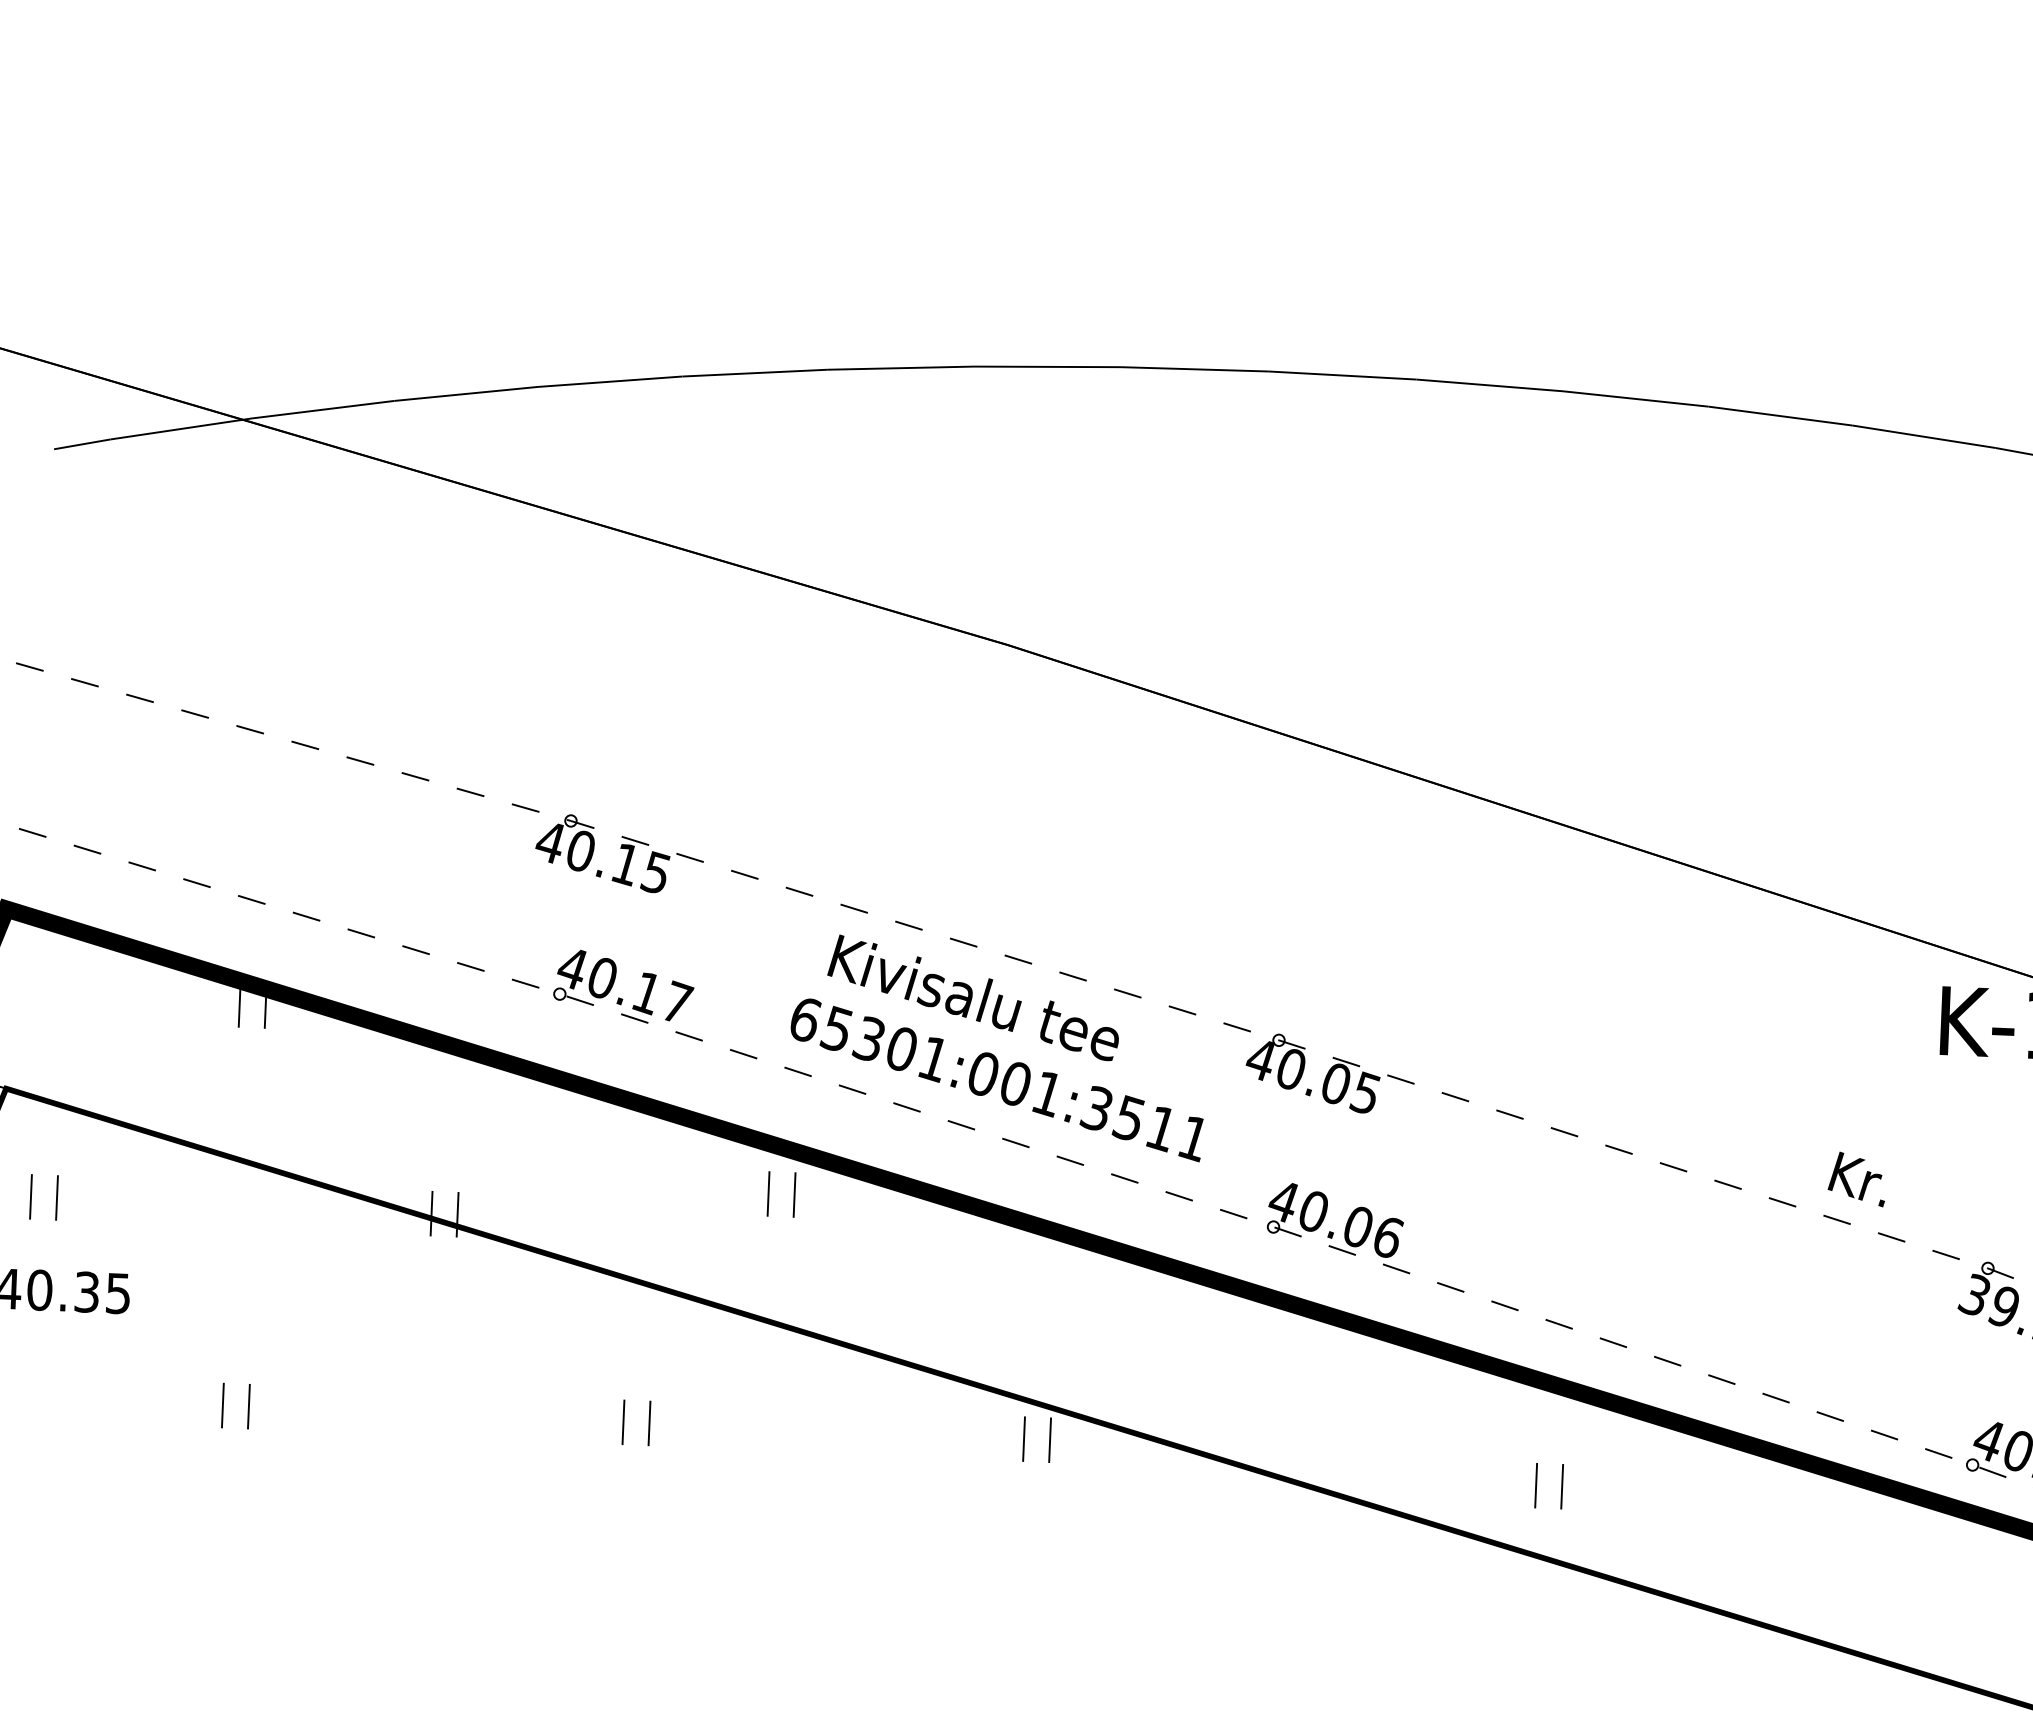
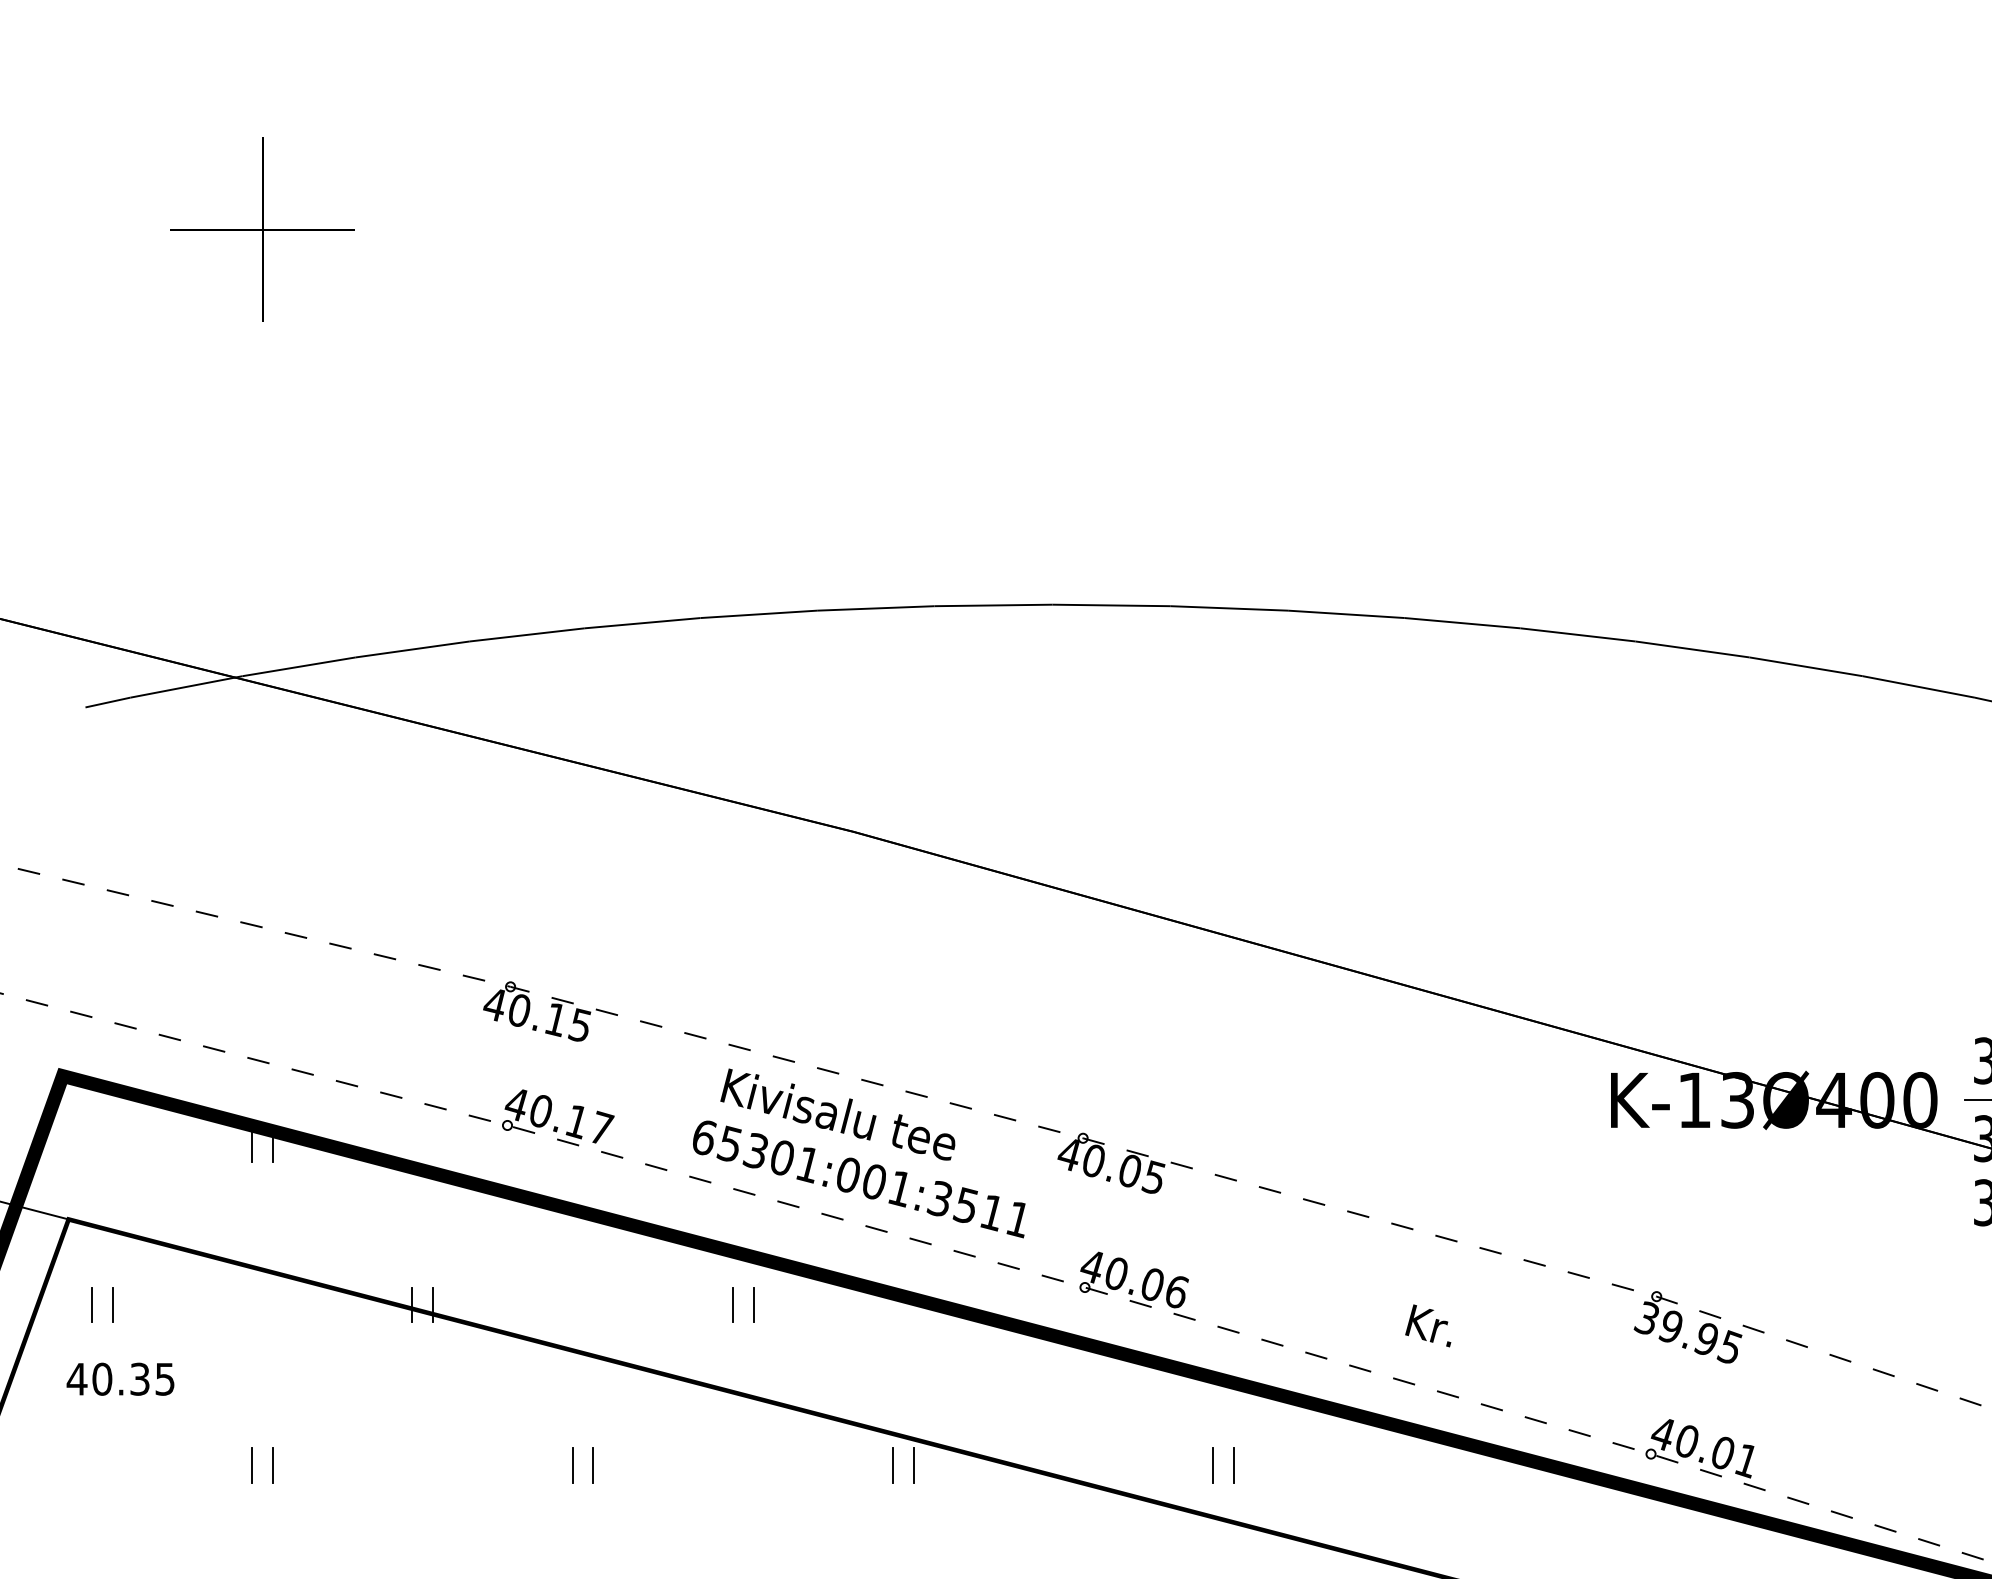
text: (1857, 1178) -> (1428, 1325), moved
part: (769, 1193) -> (733, 1304), moved
part: (1536, 1486) -> (1213, 1465), moved

